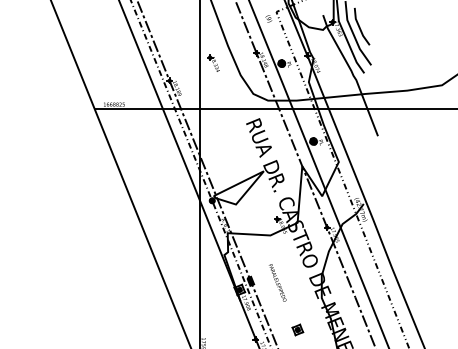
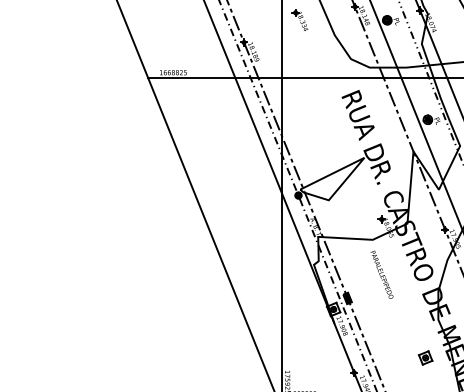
text: (277, 282) -> (381, 274), moved
part: (297, 329) -> (425, 357), moved

